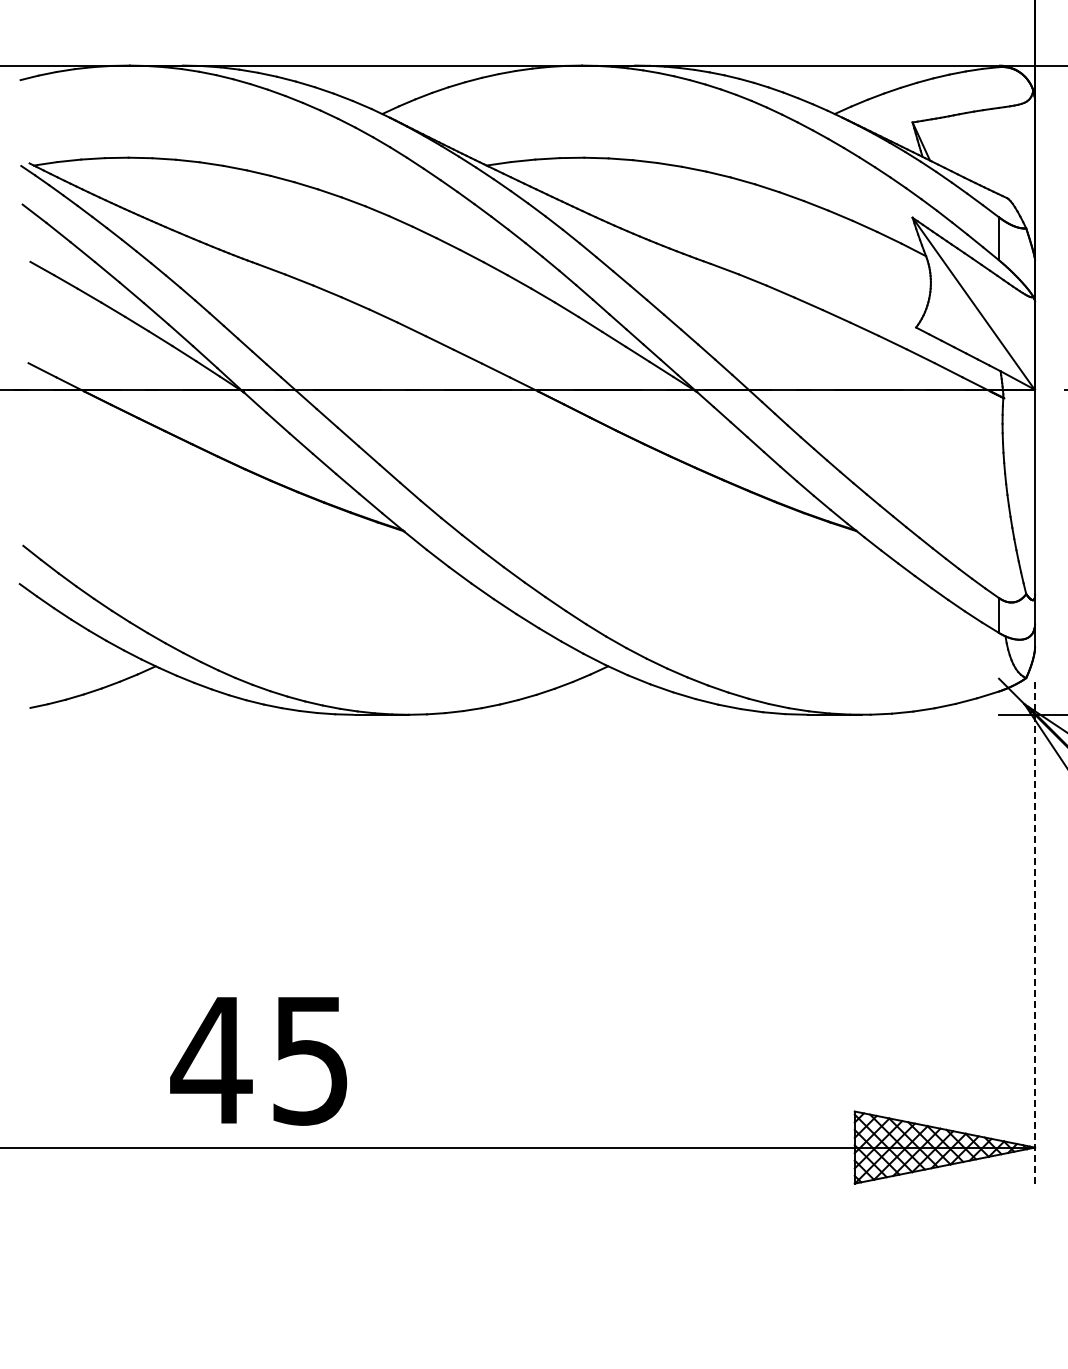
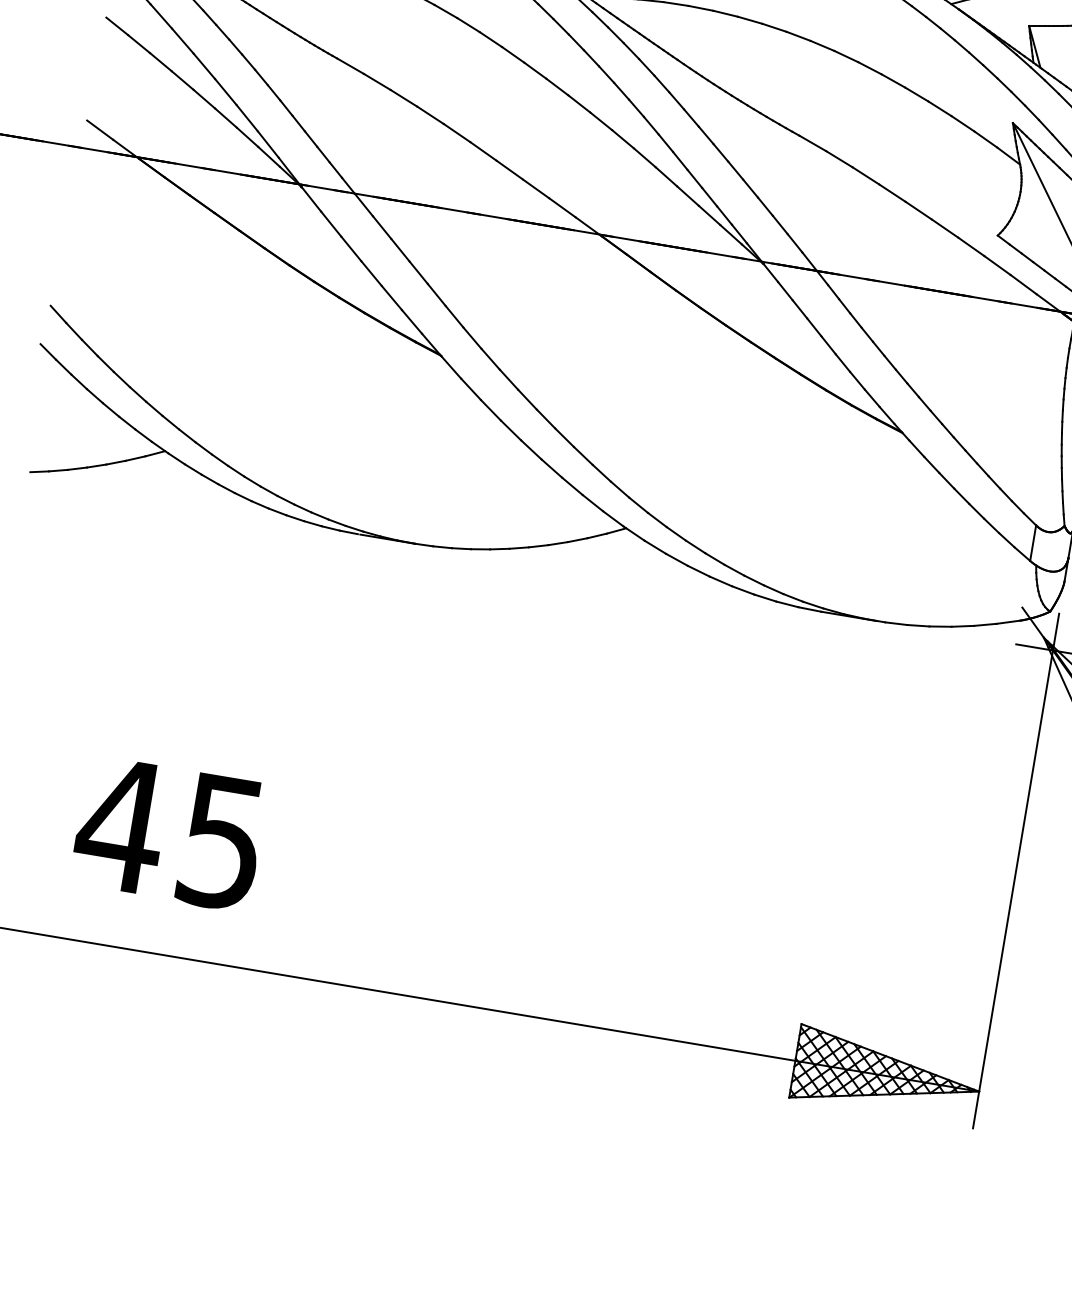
line: (1035, 930) -> (1016, 870), dashed -> solid
text: (258, 1061) -> (168, 834), moved

